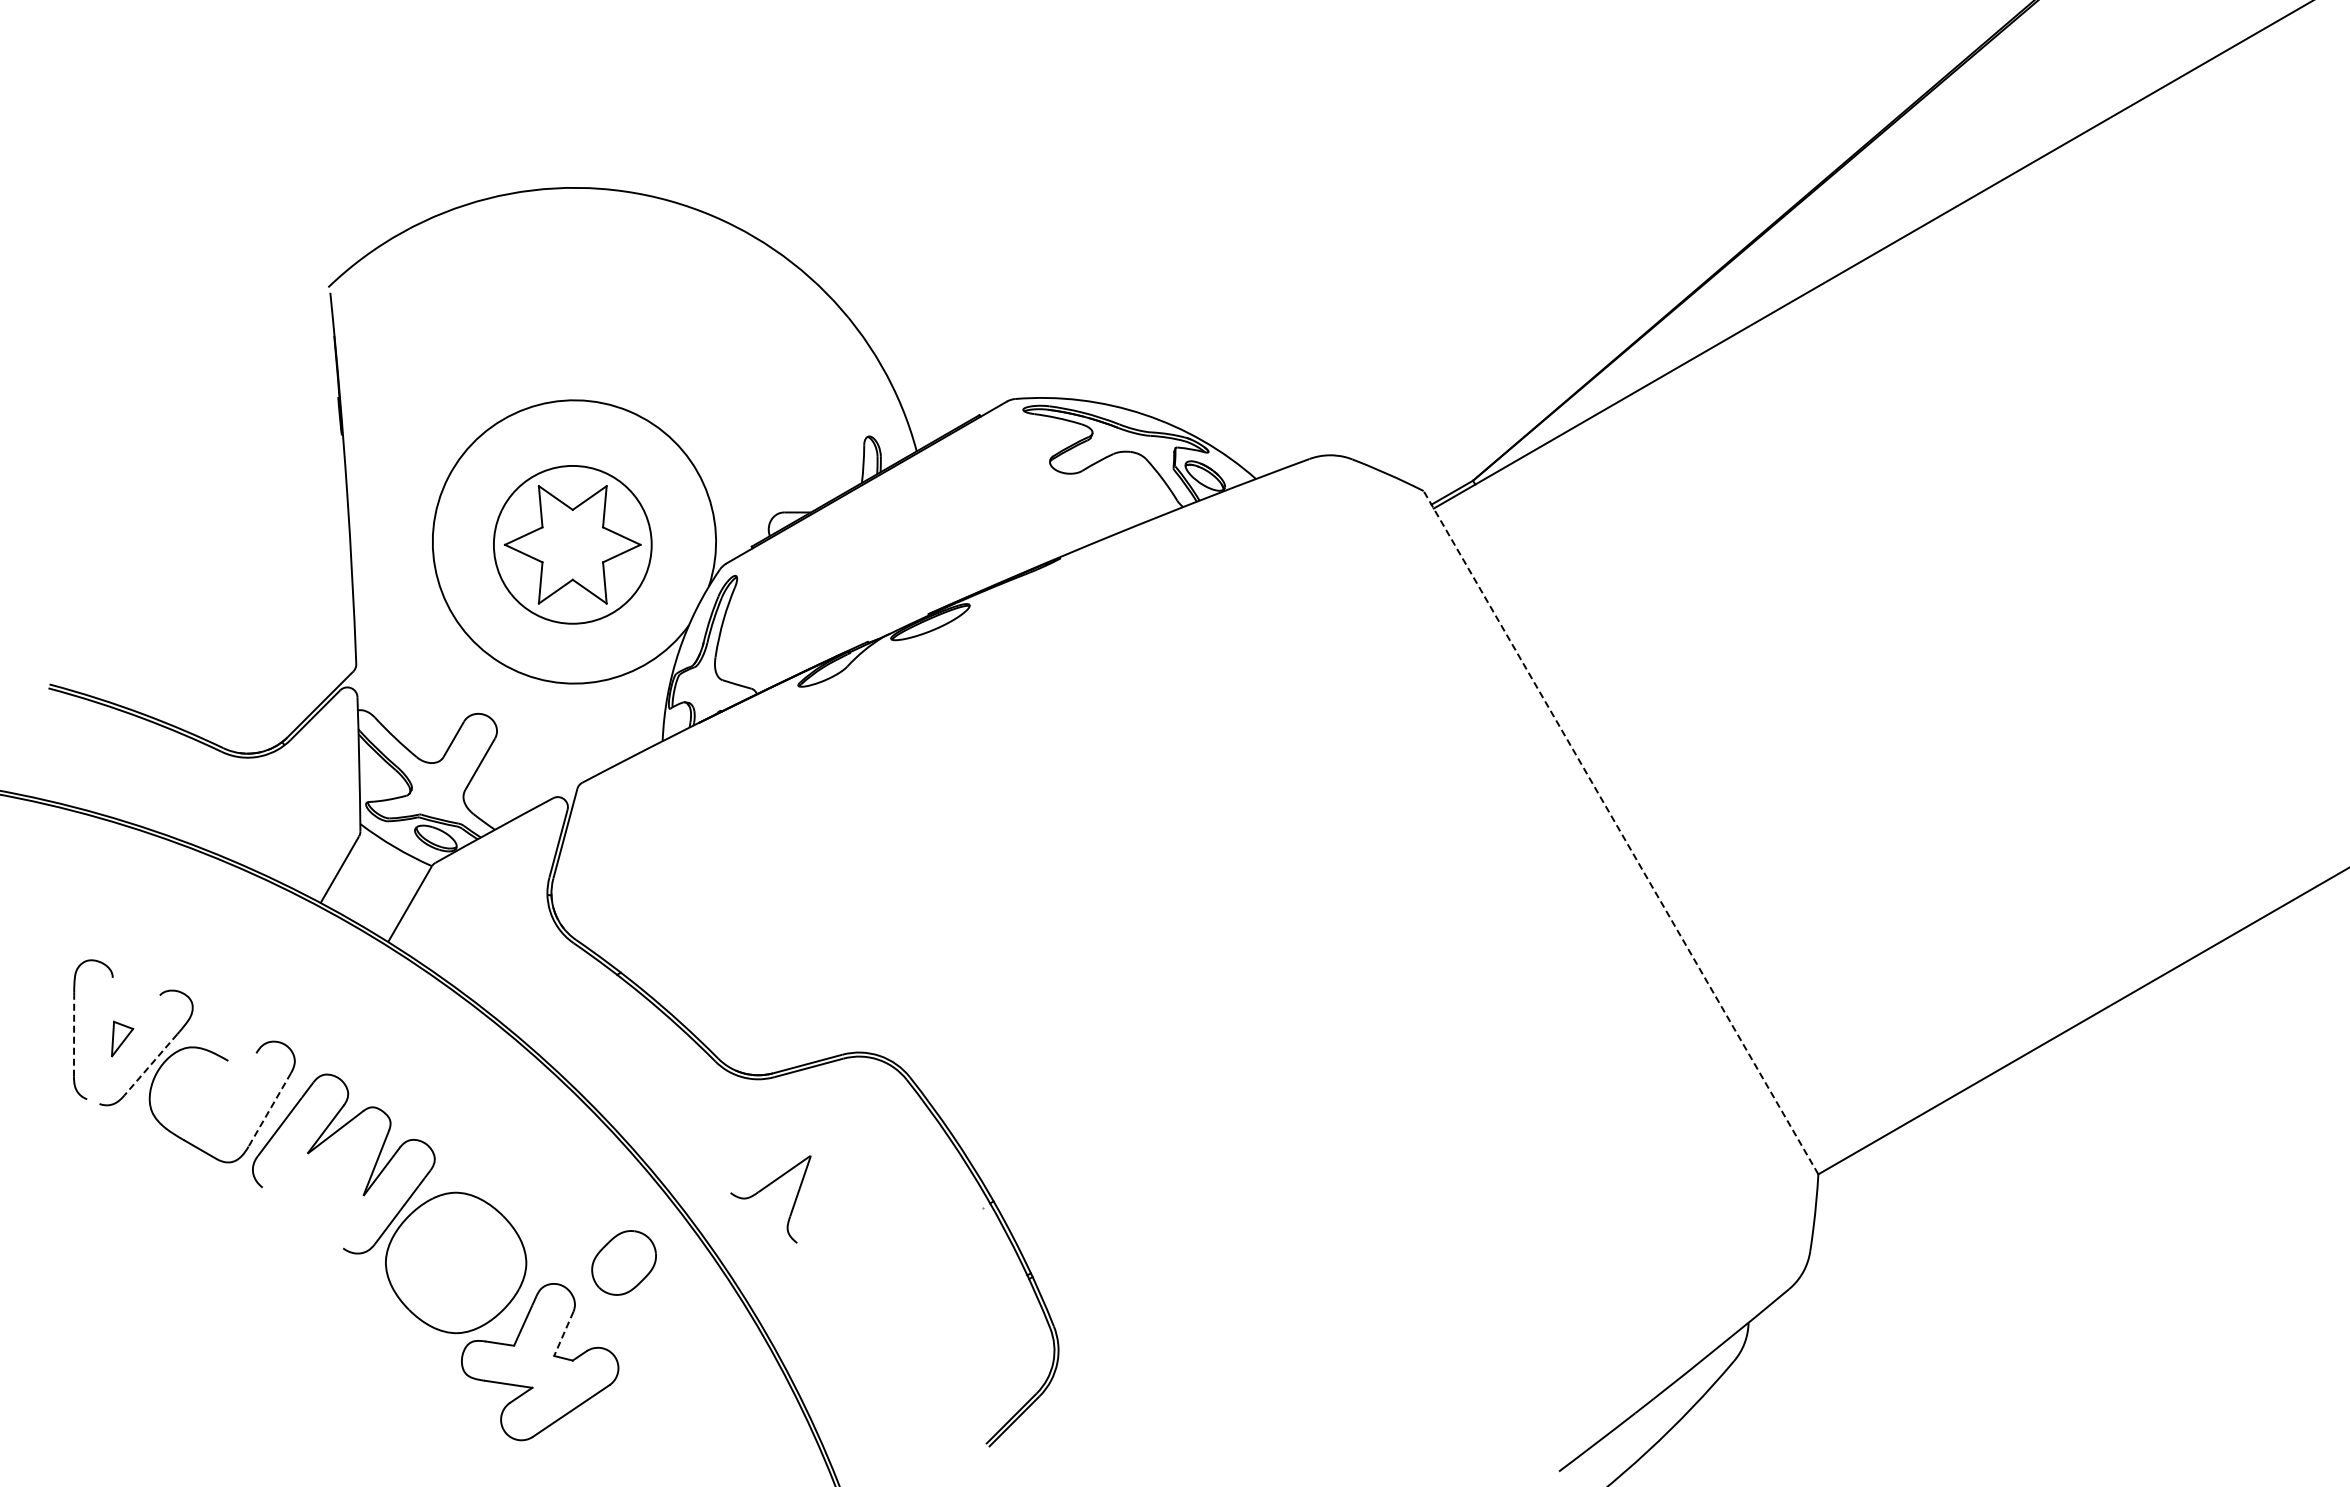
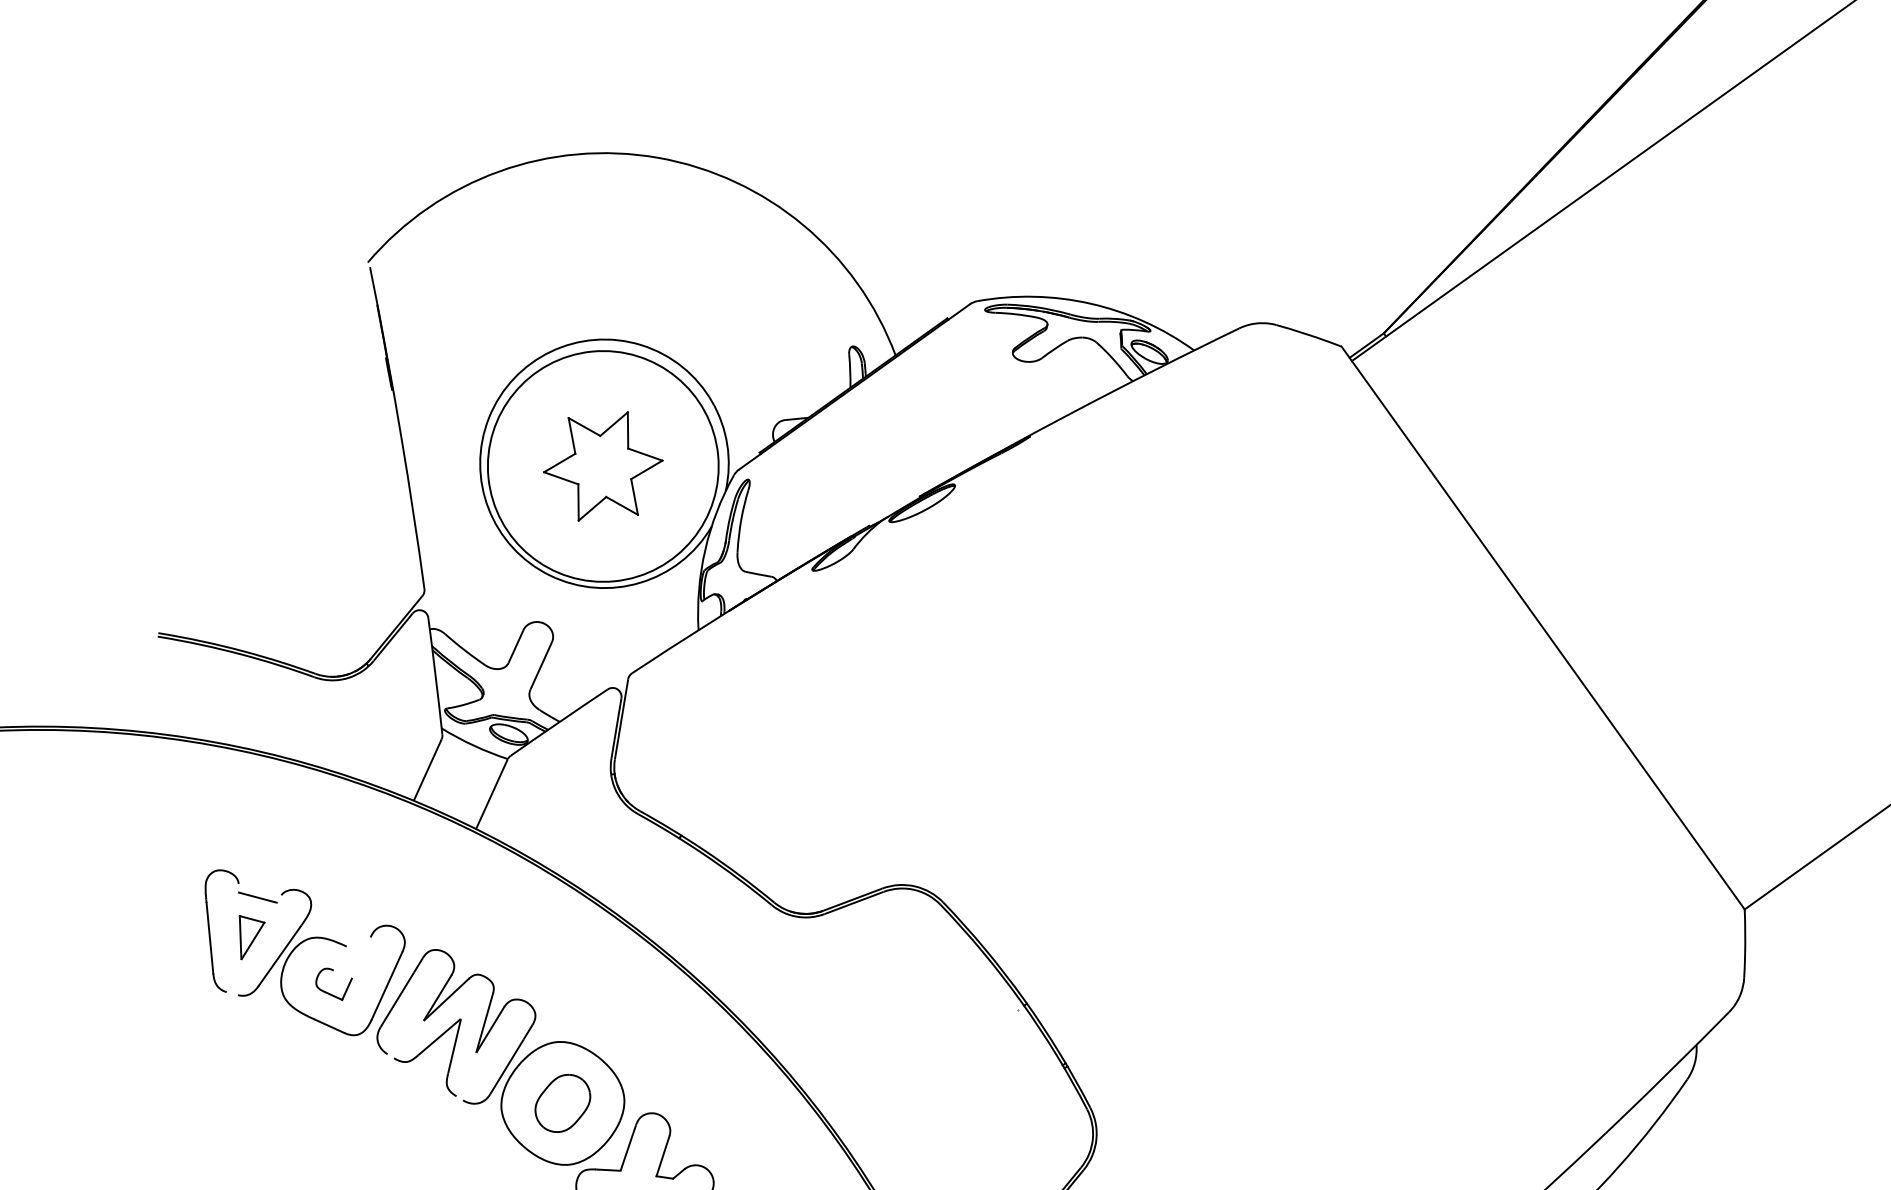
circle: (572, 544) -> (603, 466), size x1.67
line: (1620, 832) -> (1542, 627), dashed -> solid
line: (132, 995) -> (257, 897), added
line: (74, 1035) -> (210, 937), dashed -> solid
part: (122, 1038) -> (252, 936), size x1.43
line: (150, 1065) -> (279, 957), dashed -> solid
line: (269, 1110) -> (386, 986), dashed -> solid
part: (203, 1111) -> (329, 992), added
part: (764, 1189) -> (423, 1052), moved
part: (623, 1262) -> (562, 1103), moved
line: (563, 1334) -> (662, 1156), dashed -> solid

